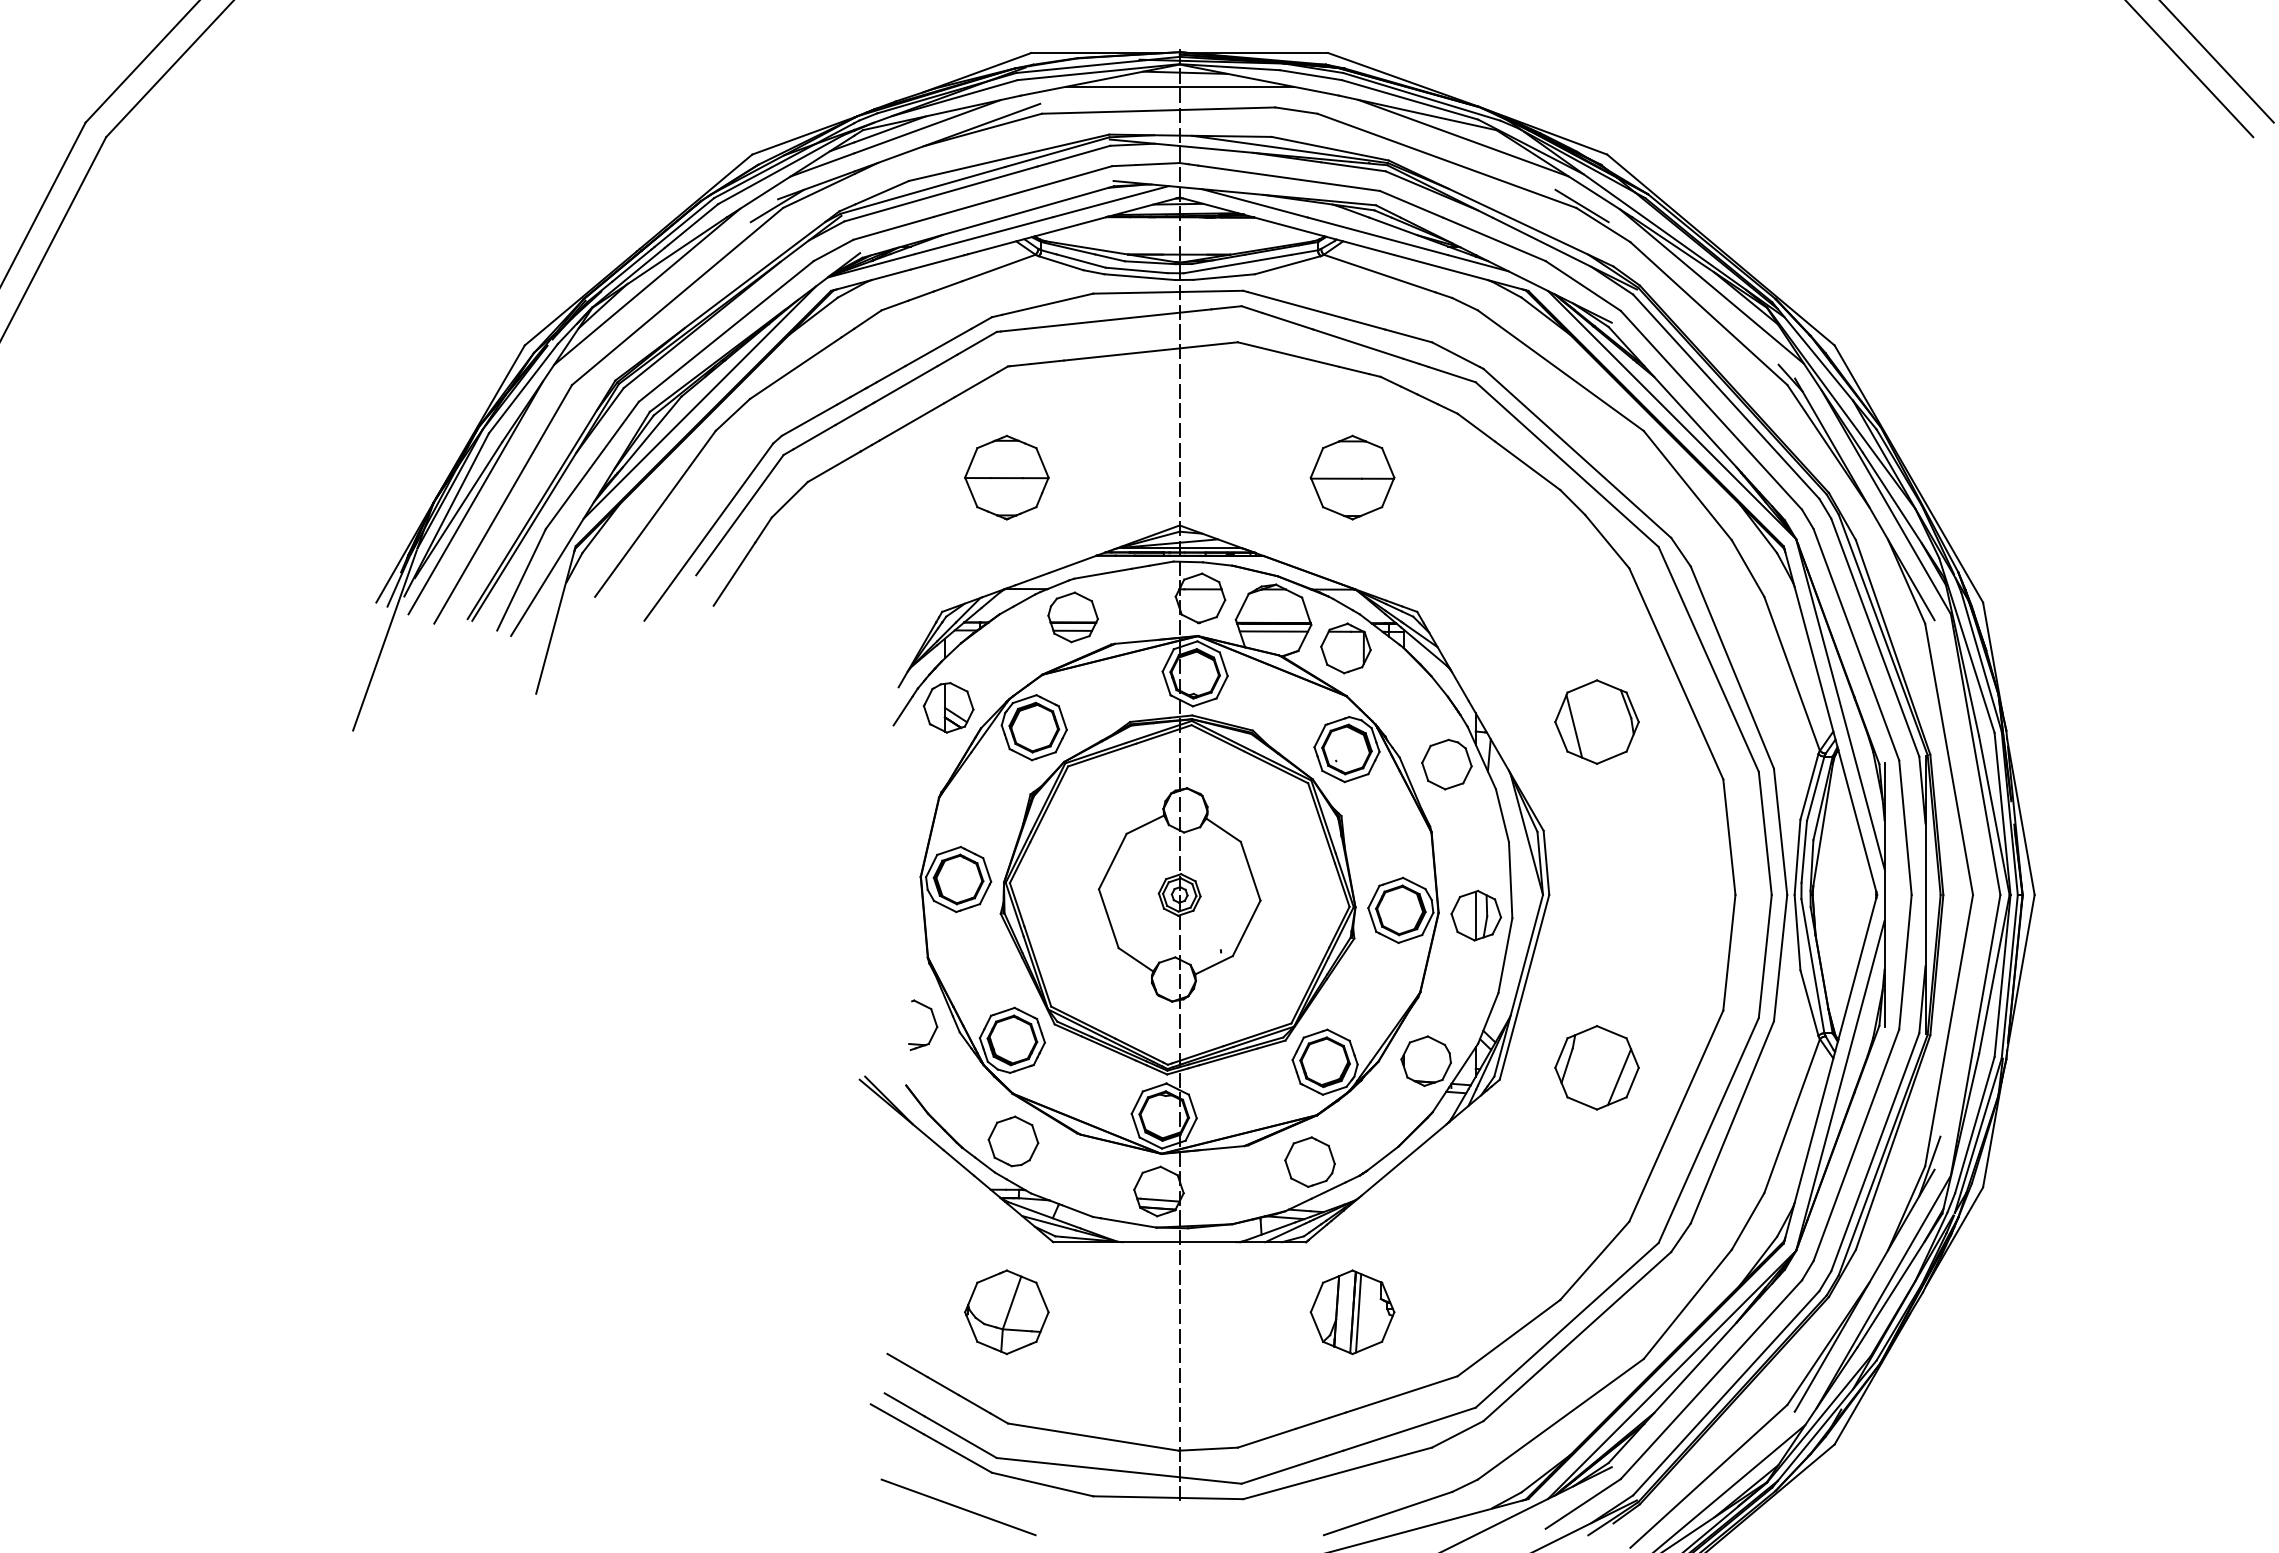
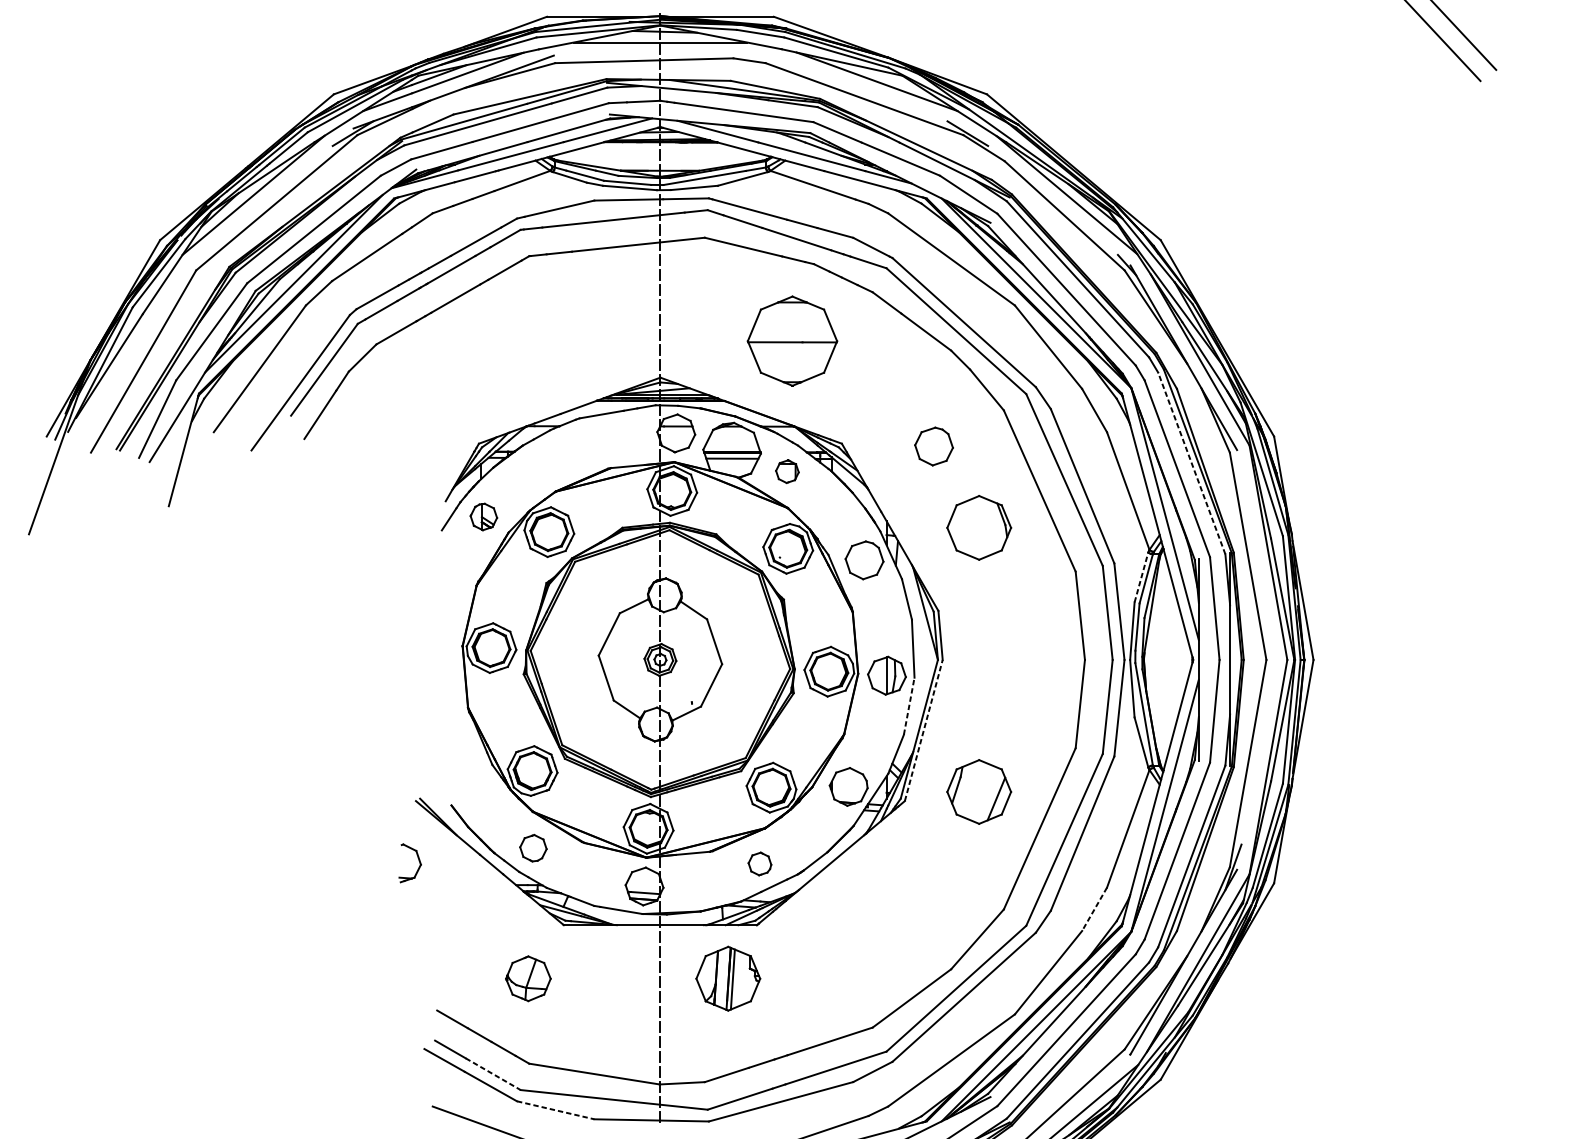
part: (1006, 477) -> (528, 341), removed
part: (1352, 477) -> (792, 341), size x1.4
line: (475, 497) -> (122, 356), removed
part: (1537, 615) -> (933, 446), added
part: (1072, 617) -> (578, 447), removed
line: (1875, 637) -> (1191, 463), solid -> dashed
part: (1345, 648) -> (787, 471), size x0.6
part: (948, 707) -> (483, 516), size x0.7
line: (1574, 726) -> (961, 531), removed
line: (1809, 786) -> (1141, 577), solid -> dashed
line: (1505, 955) -> (909, 706), solid -> dashed
line: (1524, 987) -> (923, 730), solid -> dashed
part: (933, 1019) -> (418, 858), moved
part: (1013, 1141) -> (533, 848), size x0.7
part: (1309, 1161) -> (759, 863), size x0.6
line: (1748, 1221) -> (1094, 909), solid -> dashed
part: (1006, 1312) -> (528, 978), size x0.7
part: (1352, 1312) -> (728, 978), moved
line: (961, 1437) -> (493, 1074), solid -> dashed
line: (1042, 1484) -> (555, 1110), solid -> dashed

